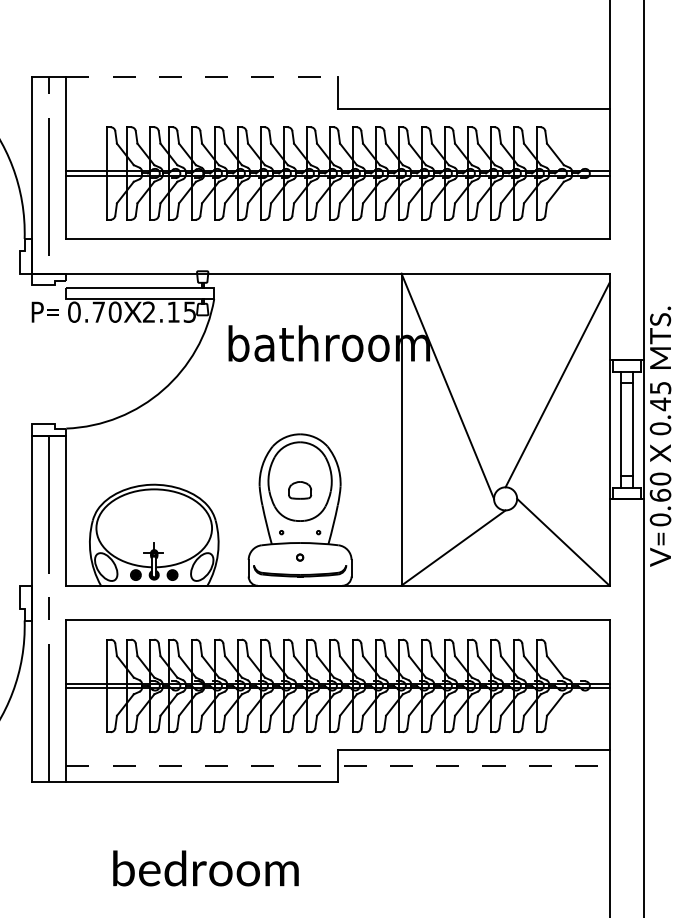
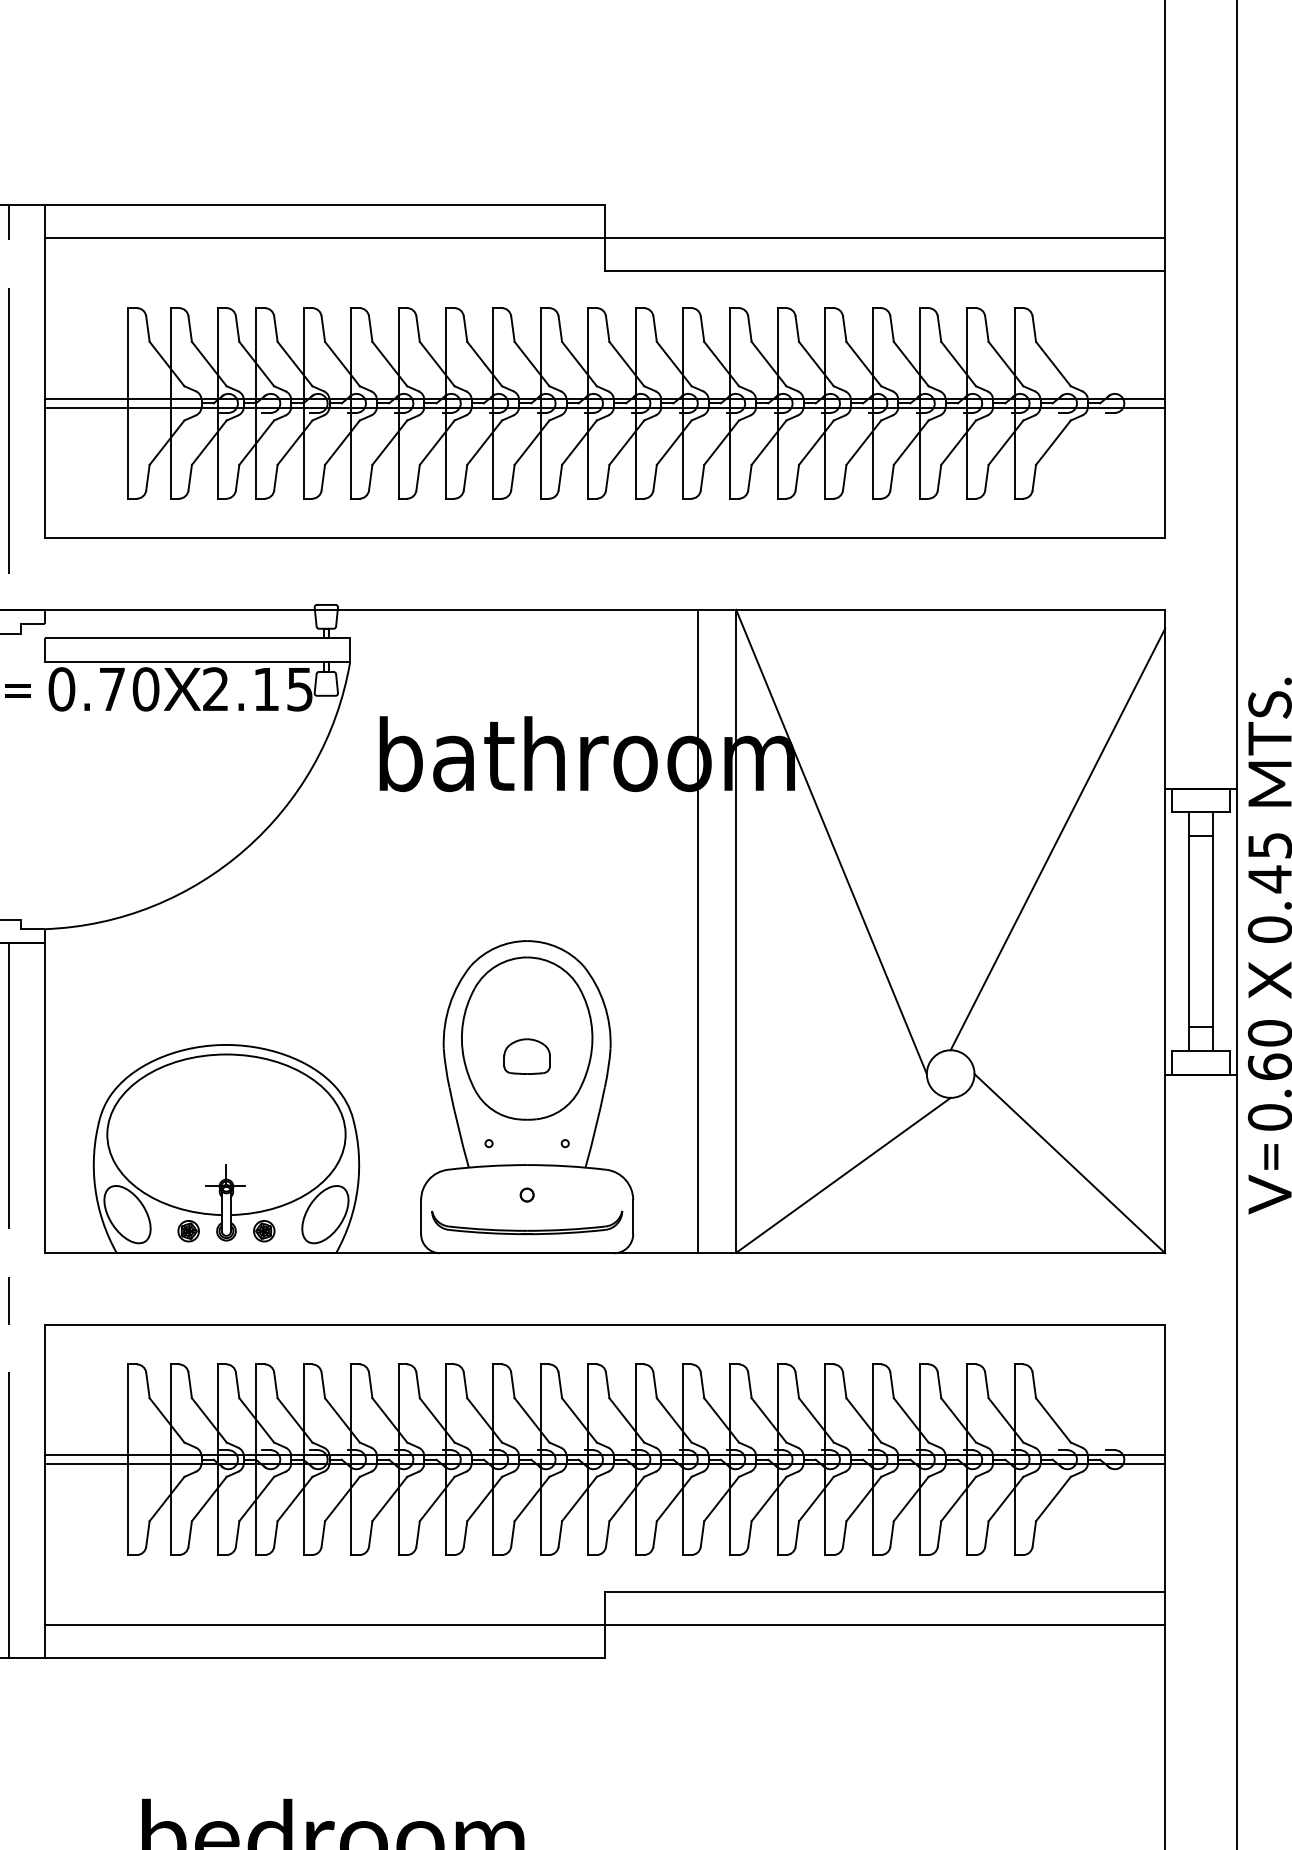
line: (202, 77) -> (325, 205), dashed -> solid
line: (337, 93) -> (604, 238), added
line: (383, 429) -> (699, 931), added
line: (337, 766) -> (604, 1625), dashed -> solid

